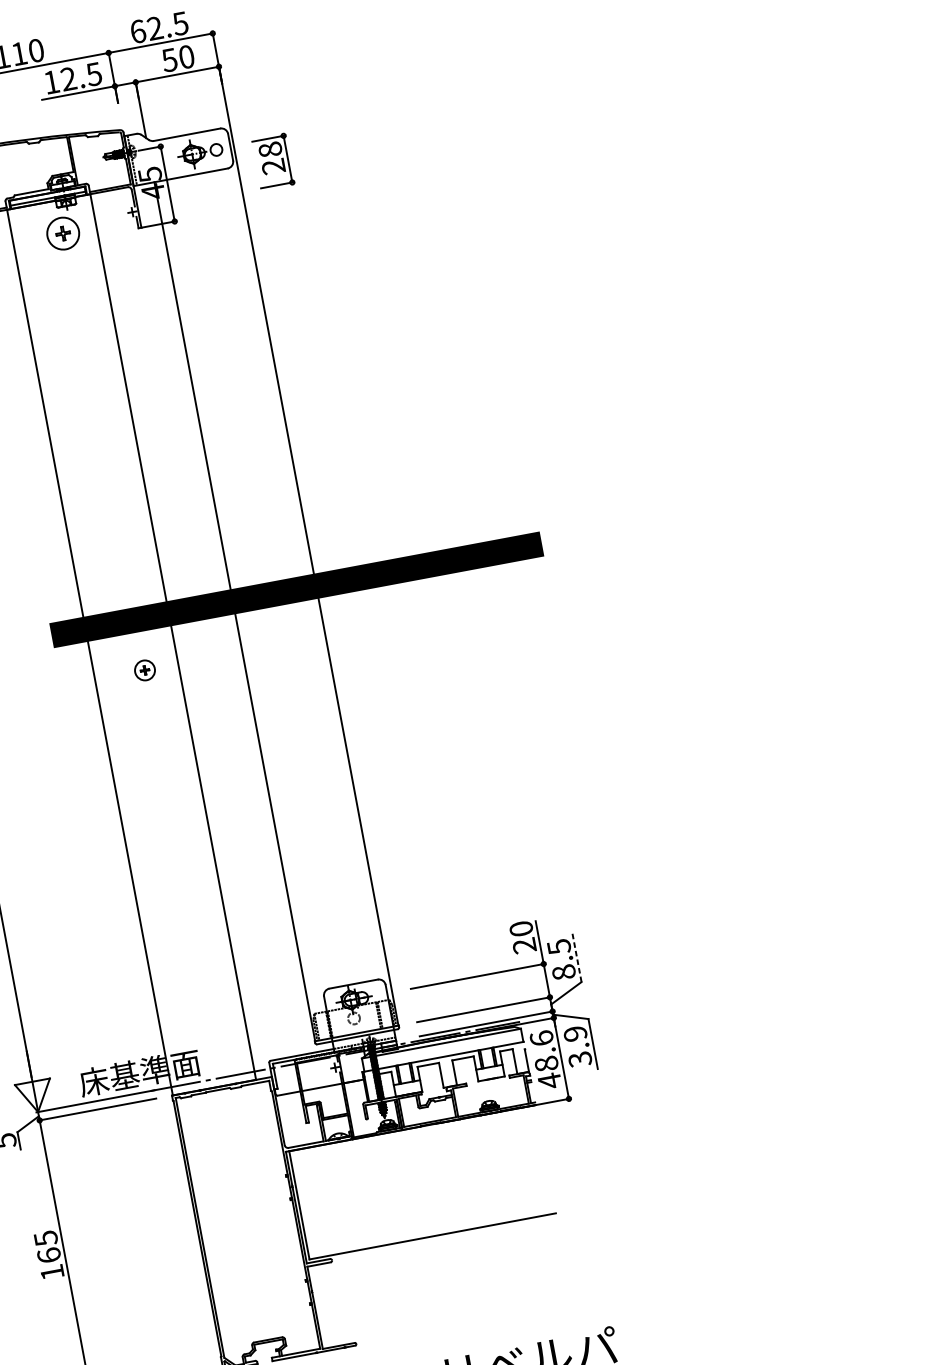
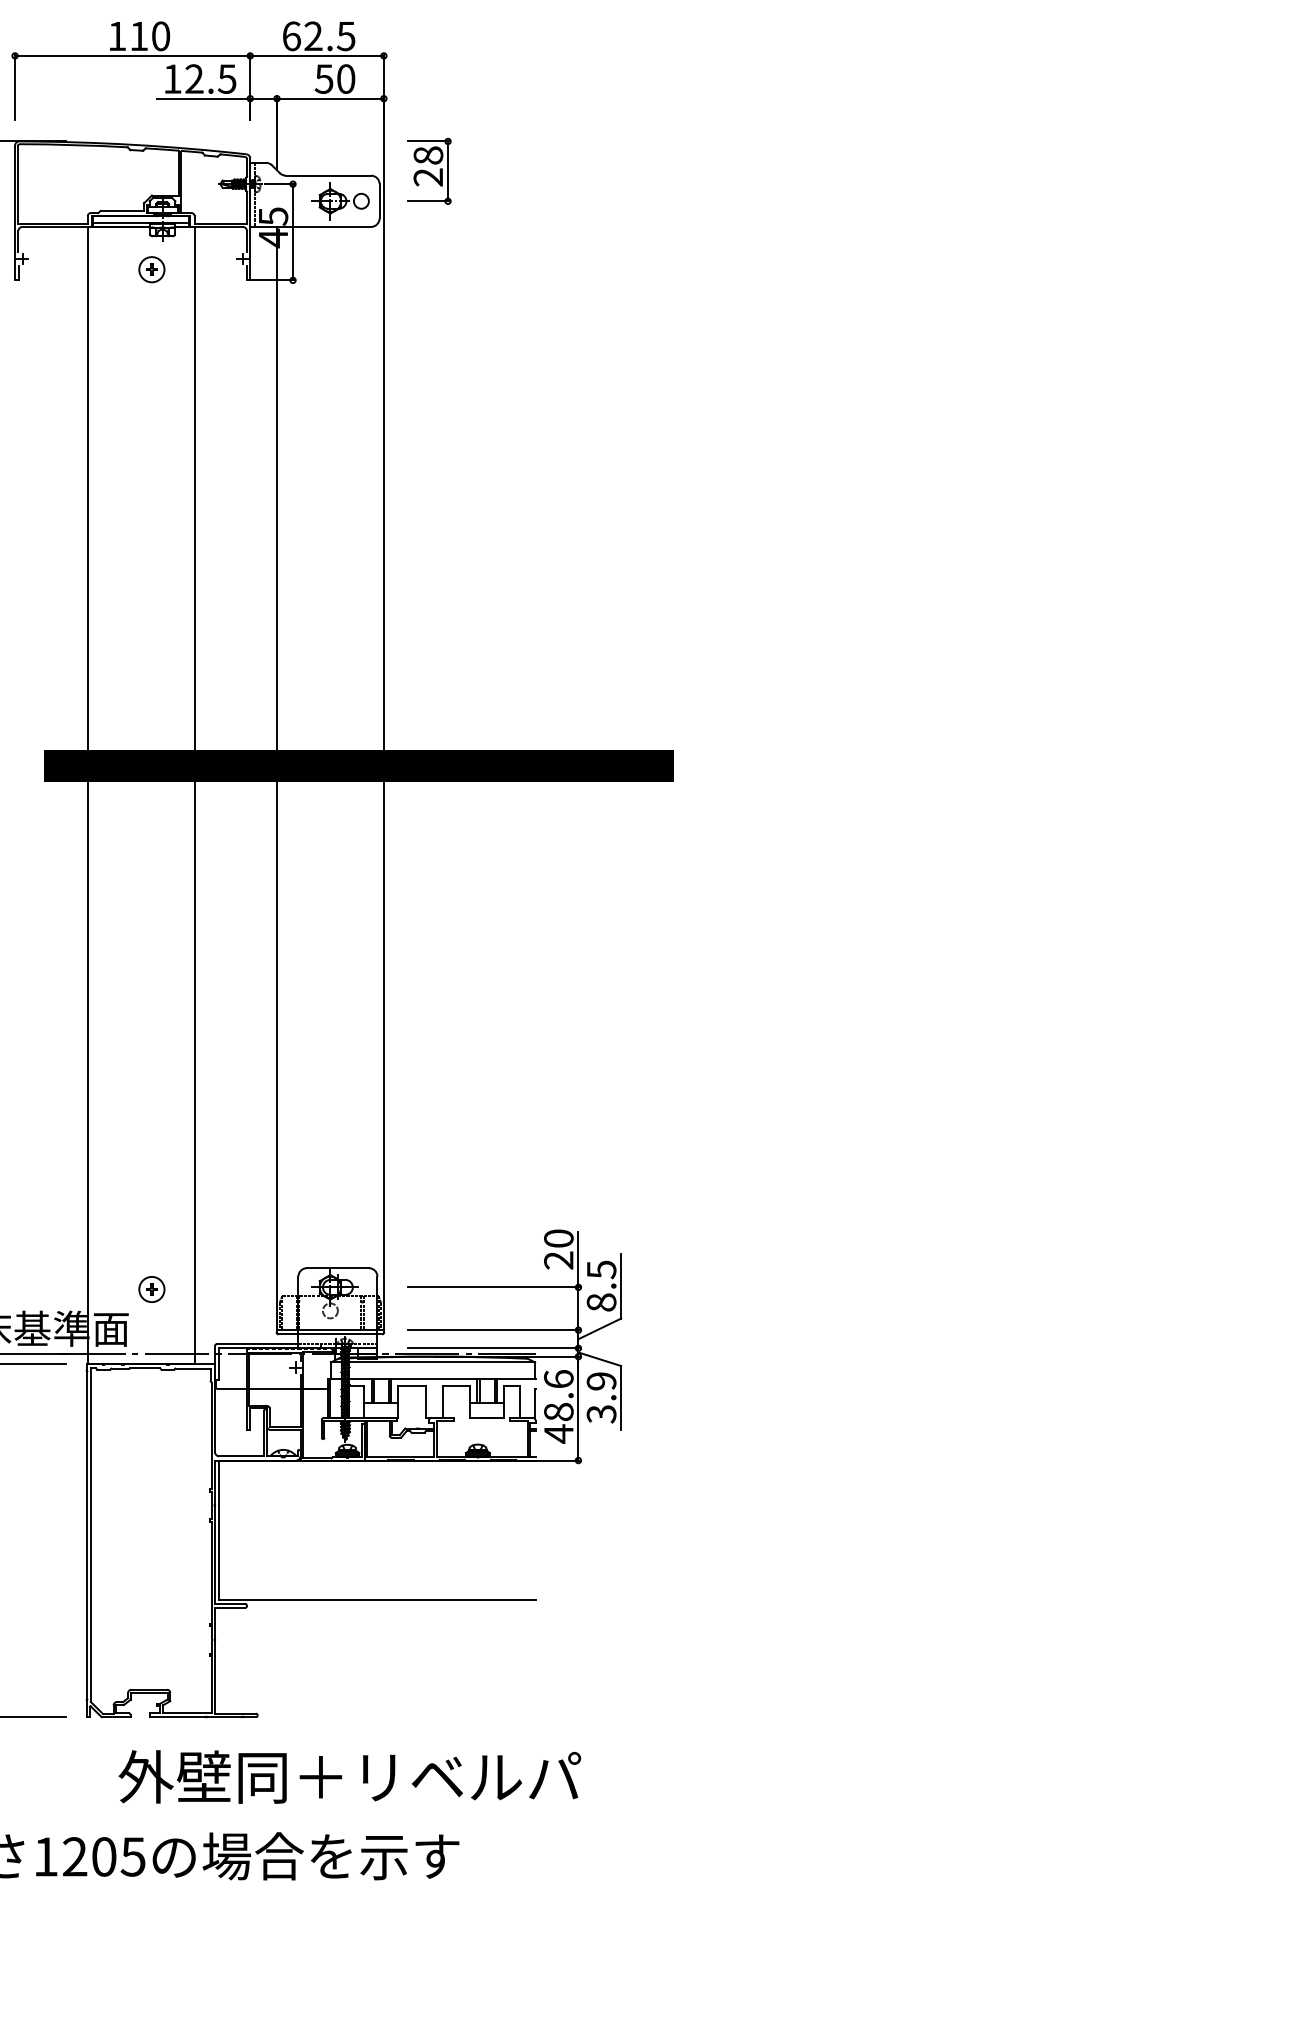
part: (273, 161) -> (429, 170), moved
part: (62, 233) -> (151, 269), size x0.62
part: (144, 670) -> (151, 1289), moved
line: (576, 956) -> (621, 1285), dashed -> solid

